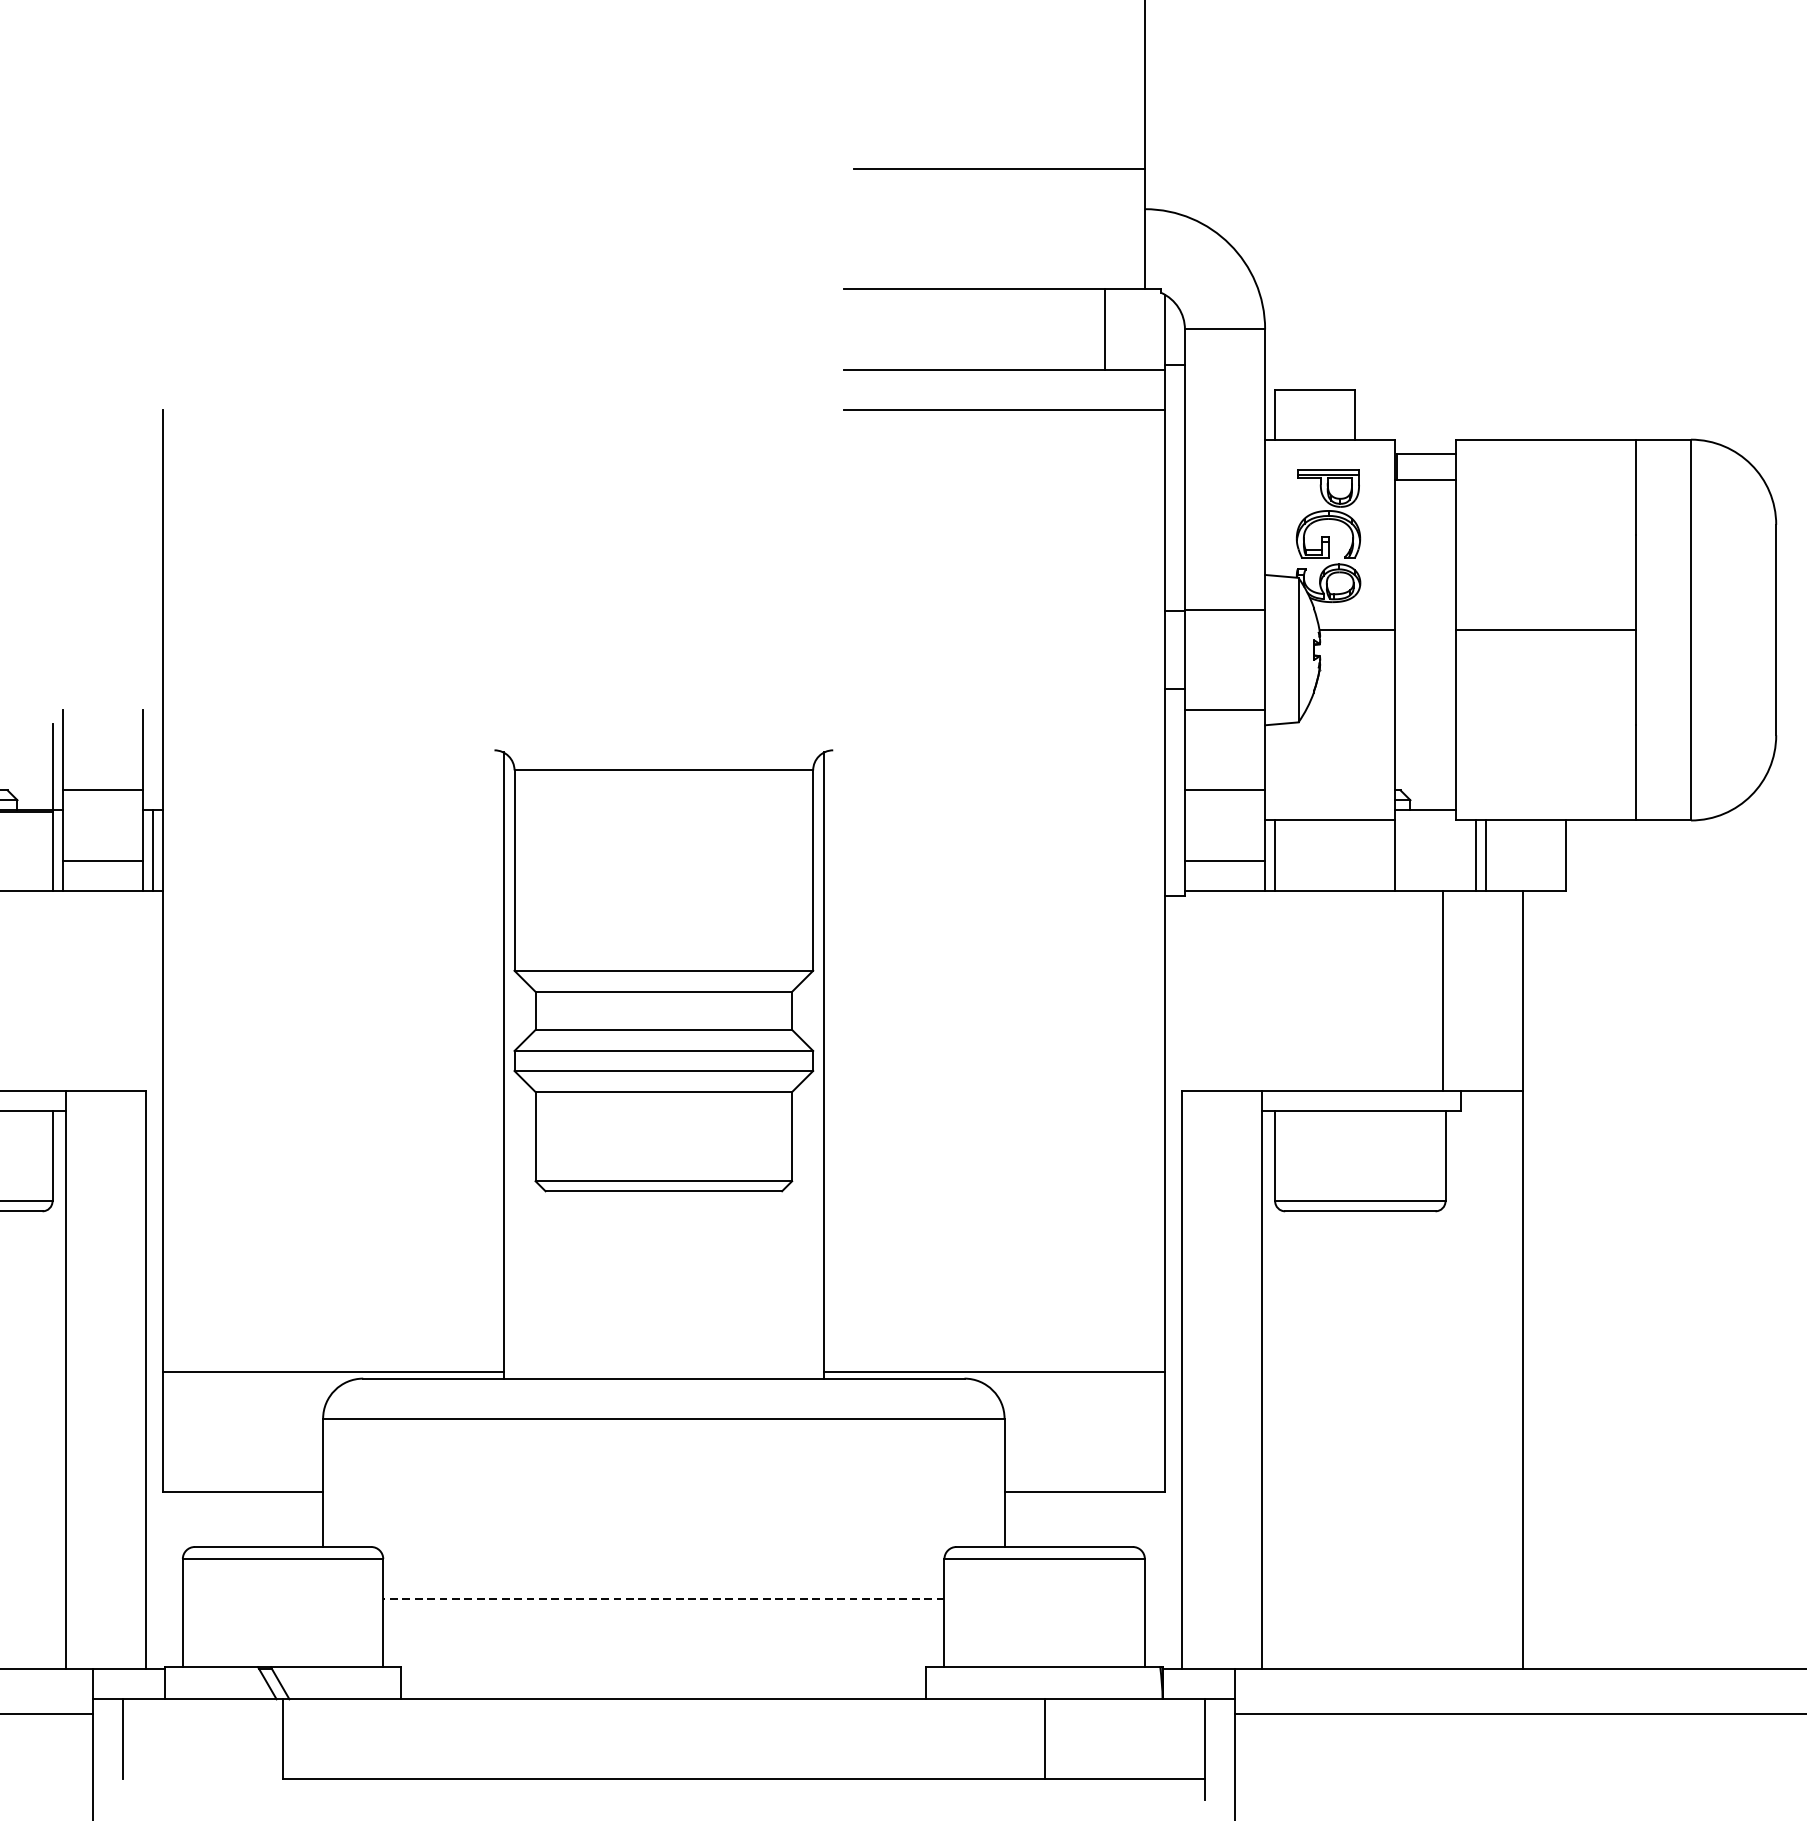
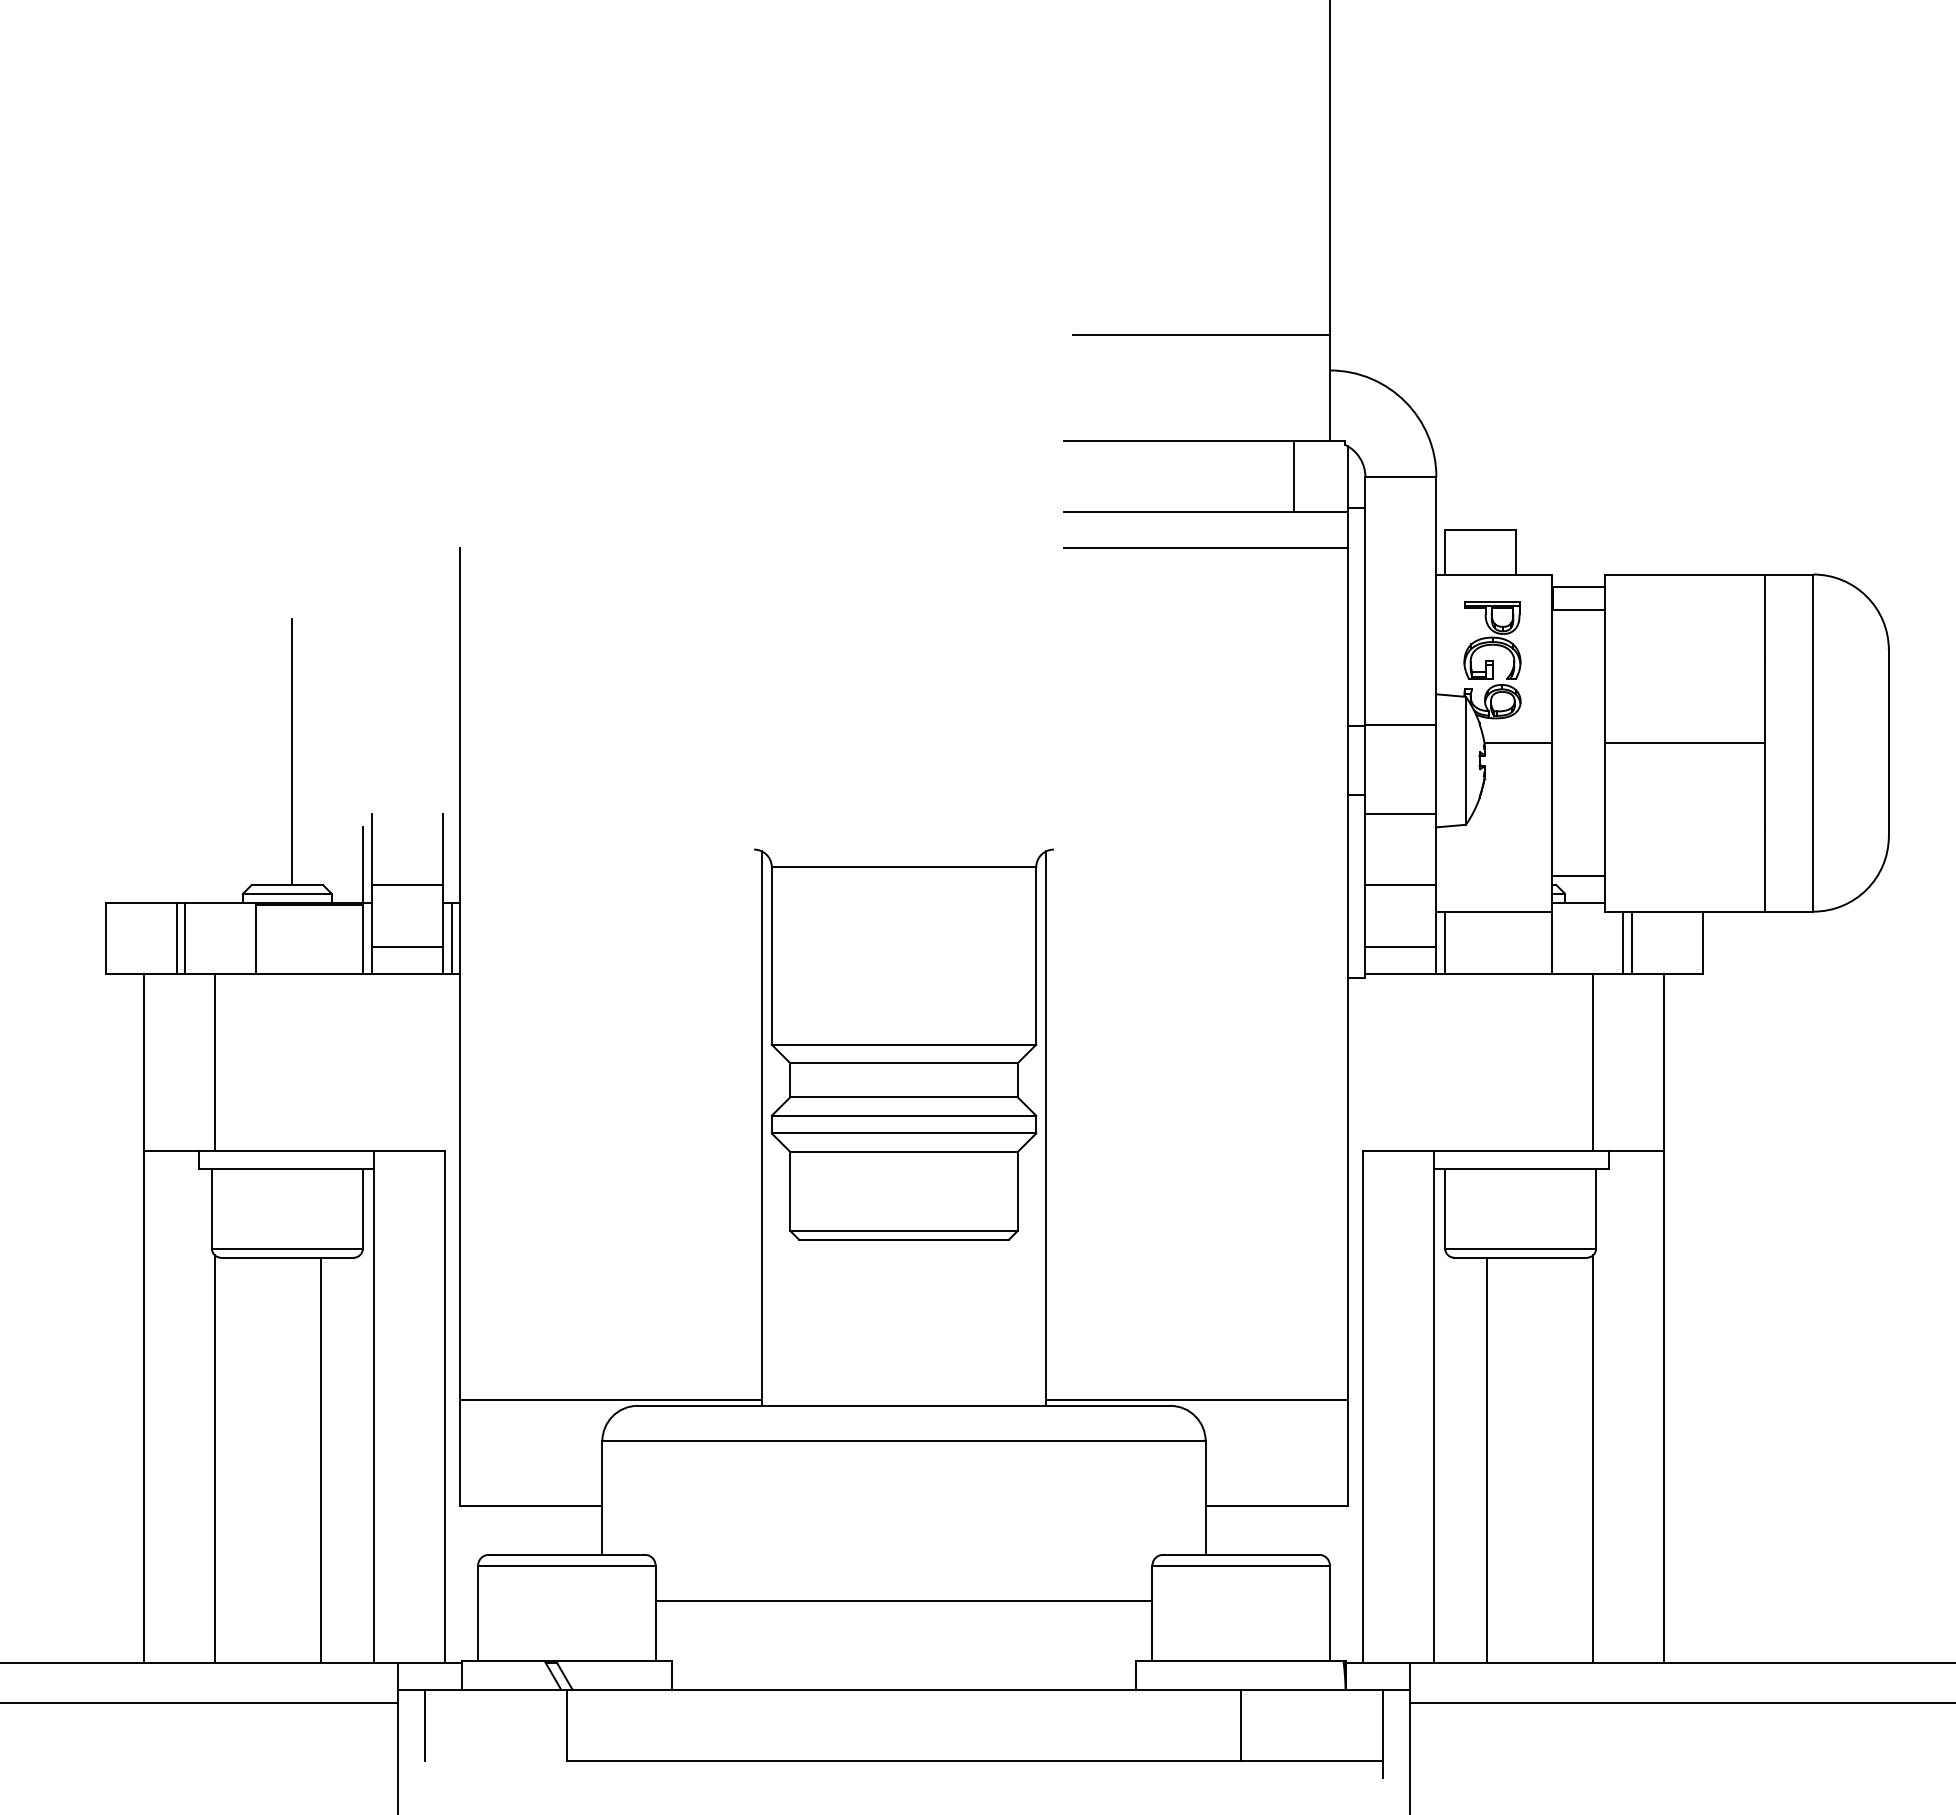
line: (1424, 780) -> (1577, 876), added
line: (1442, 1439) -> (1593, 1459), added
line: (5, 1440) -> (321, 1460), added
line: (1321, 1440) -> (1486, 1460), added
line: (663, 1599) -> (903, 1601), dashed -> solid

